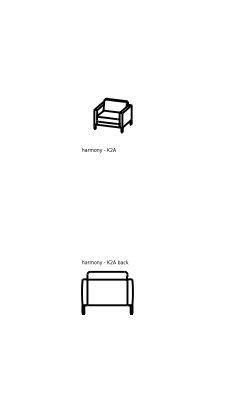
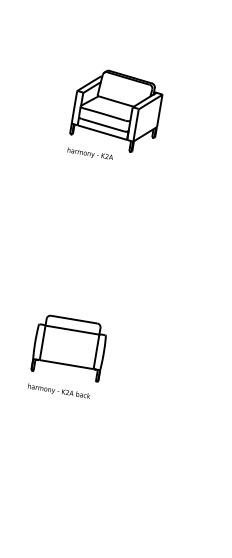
part: (112, 115) -> (116, 110), size x1.67
text: (104, 262) -> (58, 391), moved

